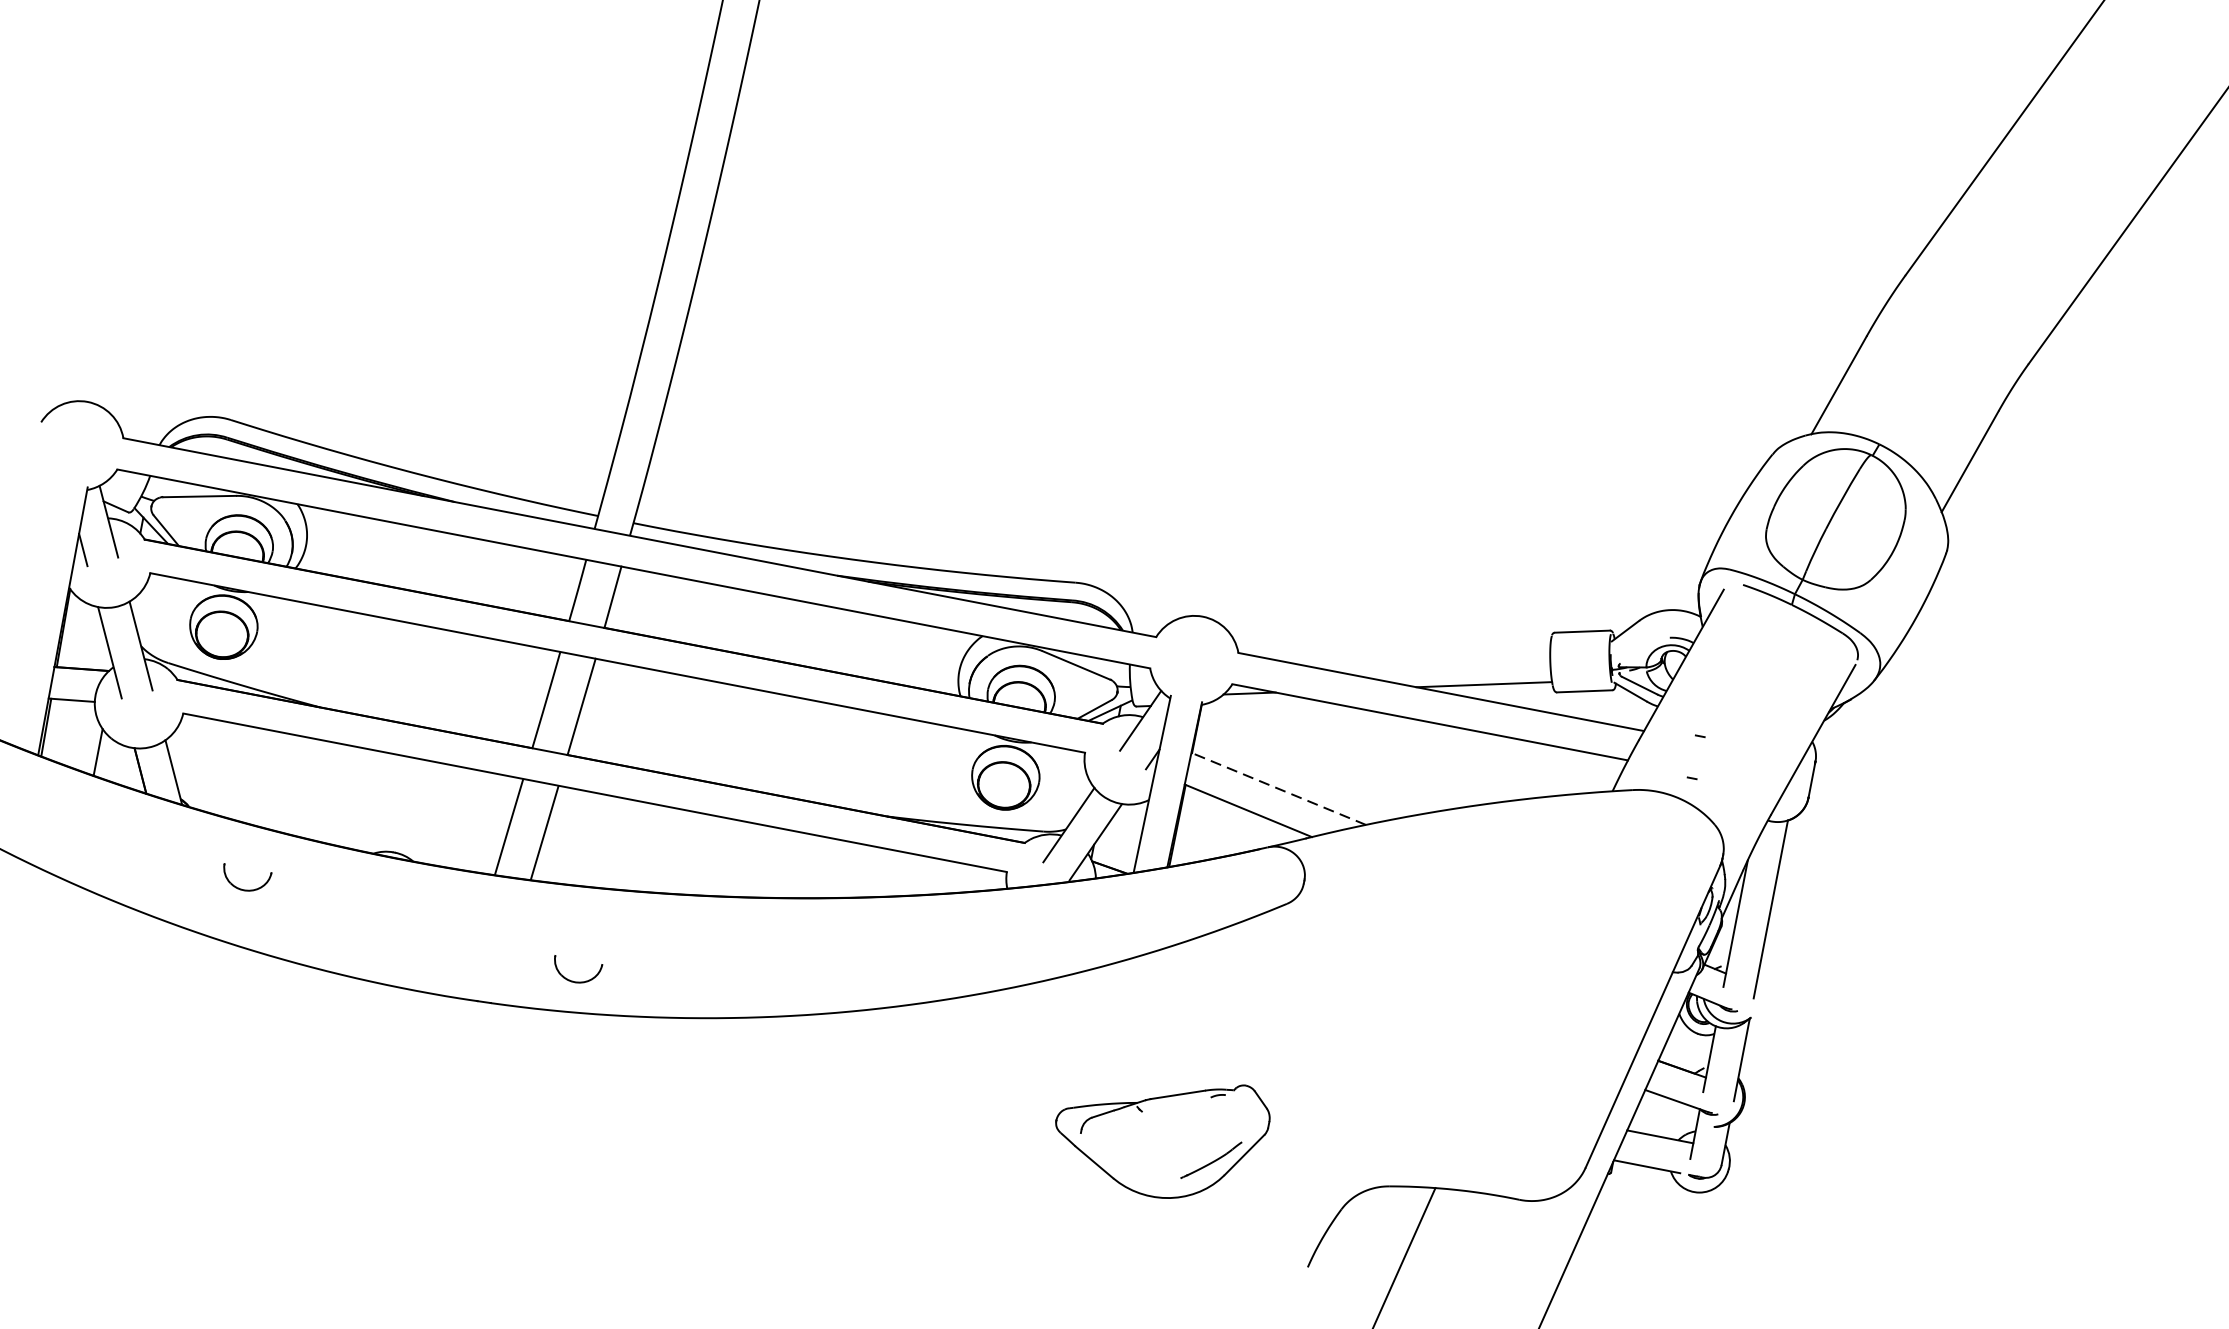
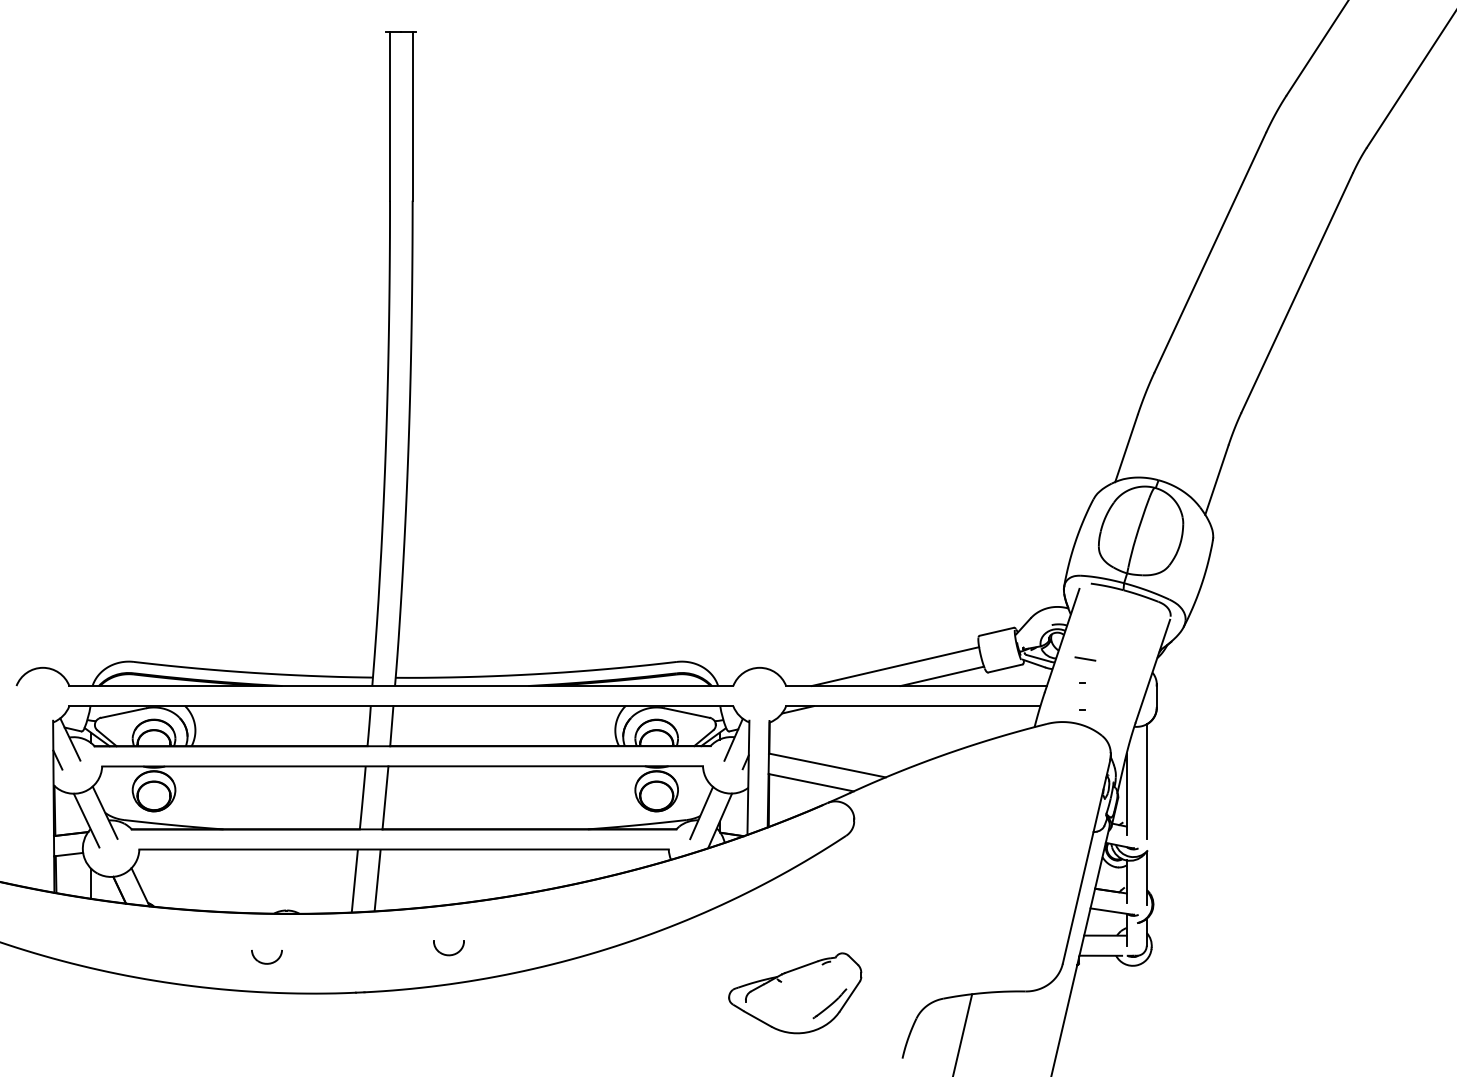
line: (1414, 655) -> (895, 666), added
line: (1712, 699) -> (1085, 658), added
line: (1278, 788) -> (827, 765), dashed -> solid
part: (244, 880) -> (266, 957), moved
part: (575, 971) -> (448, 948), moved

